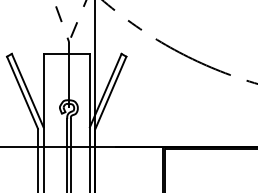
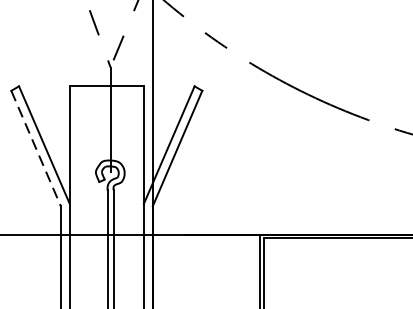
line: (22, 93) -> (36, 149), solid -> dashed

